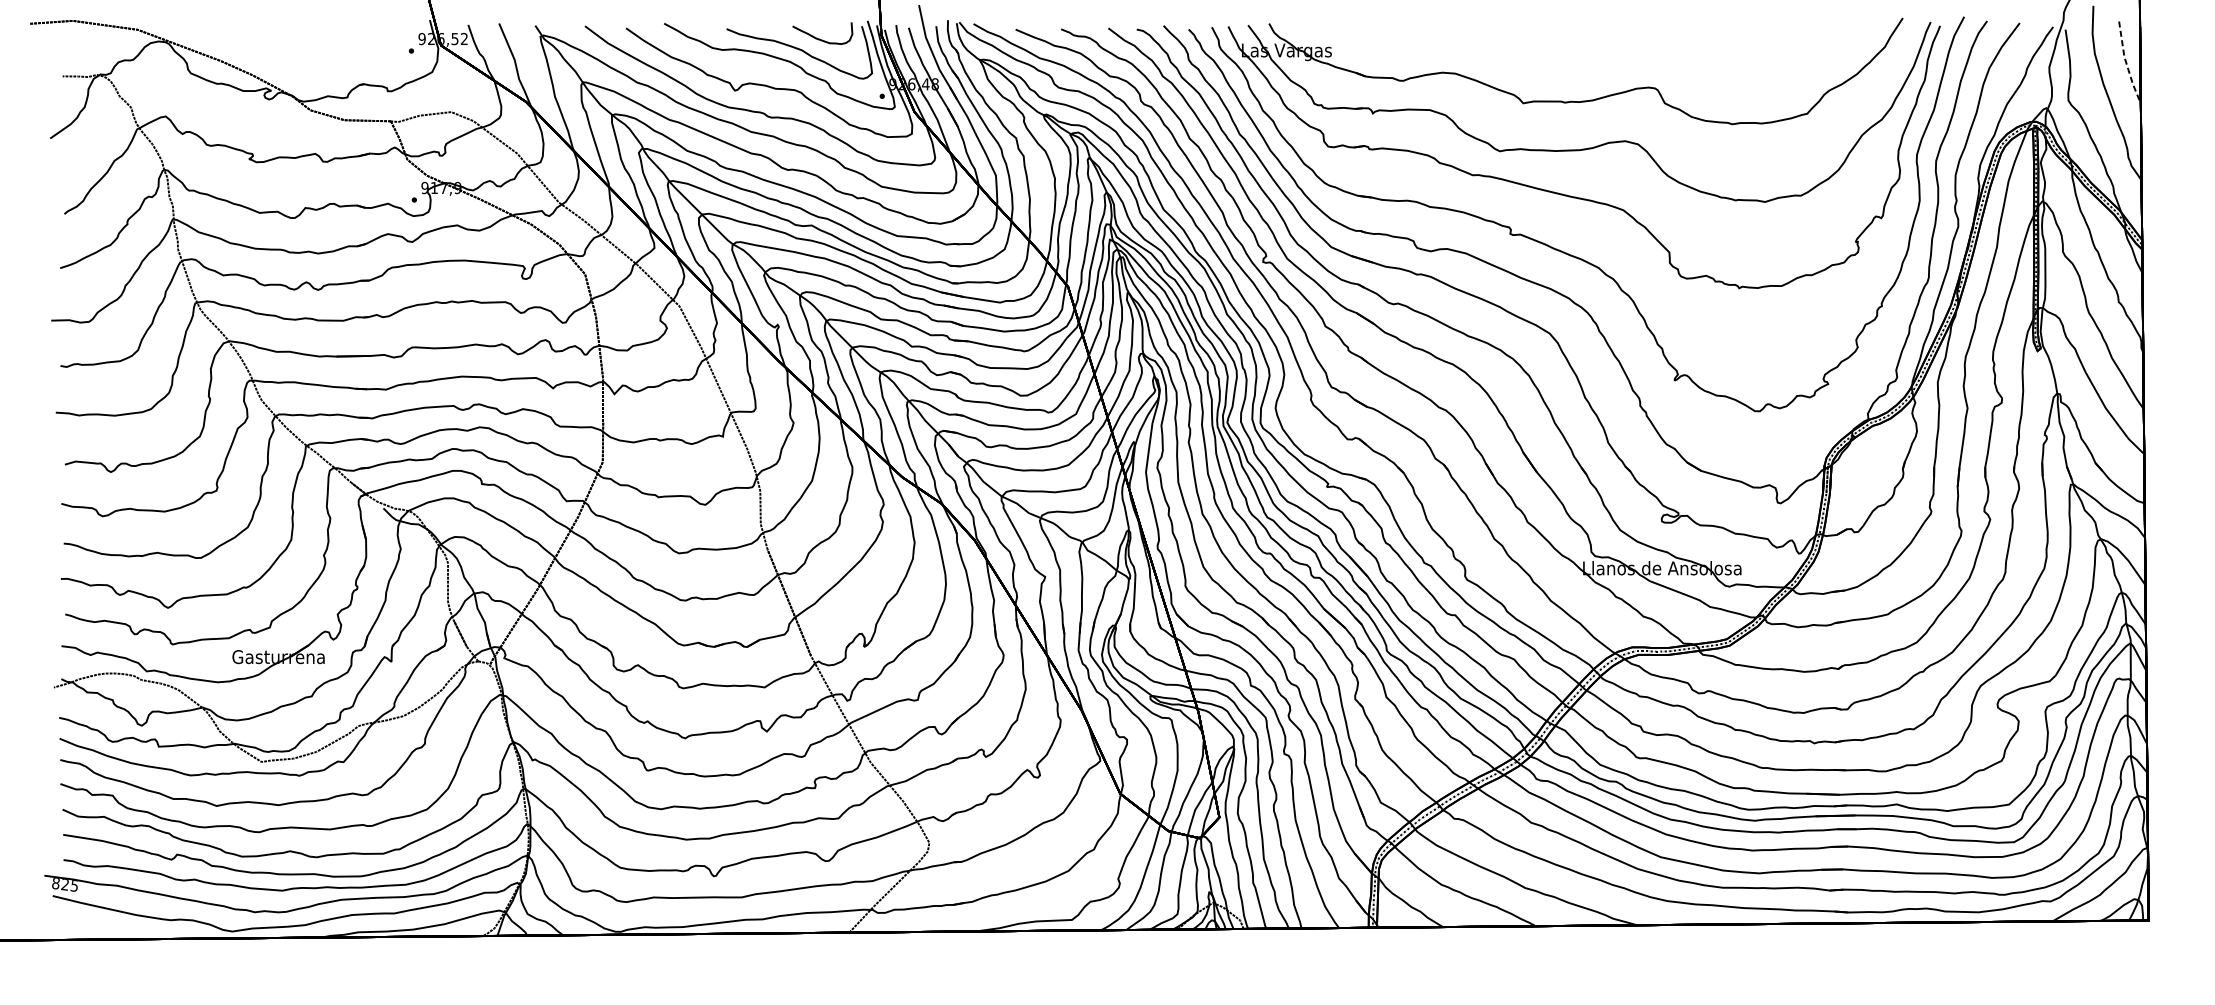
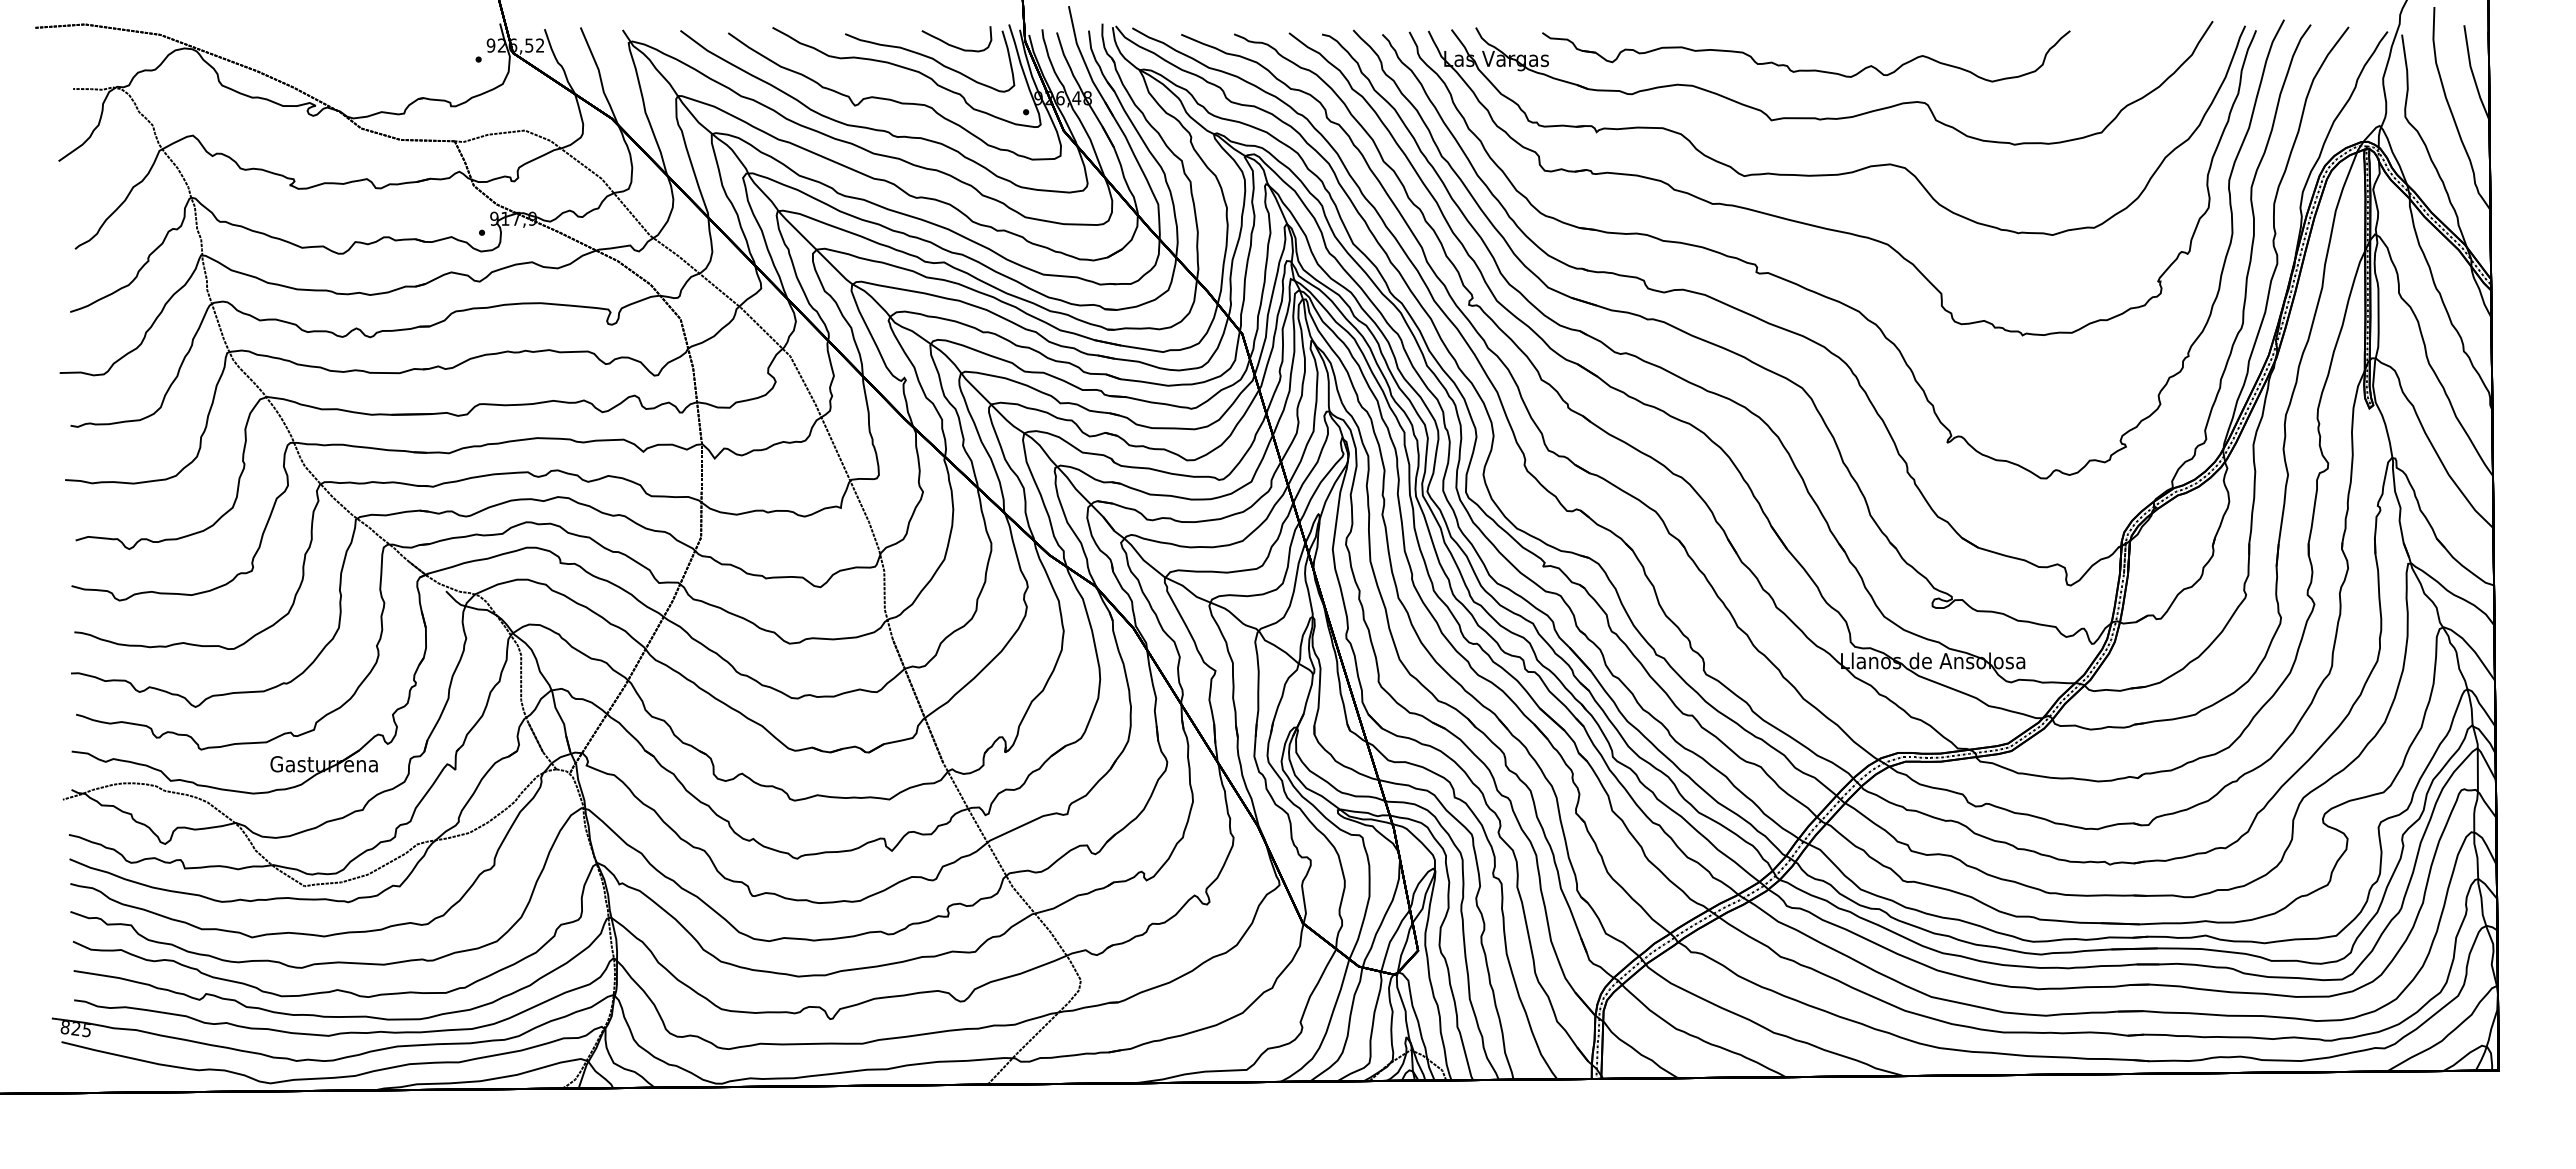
part: (1553, 59) -> (1806, 69), added
line: (2126, 63) -> (2472, 74), dashed -> solid

